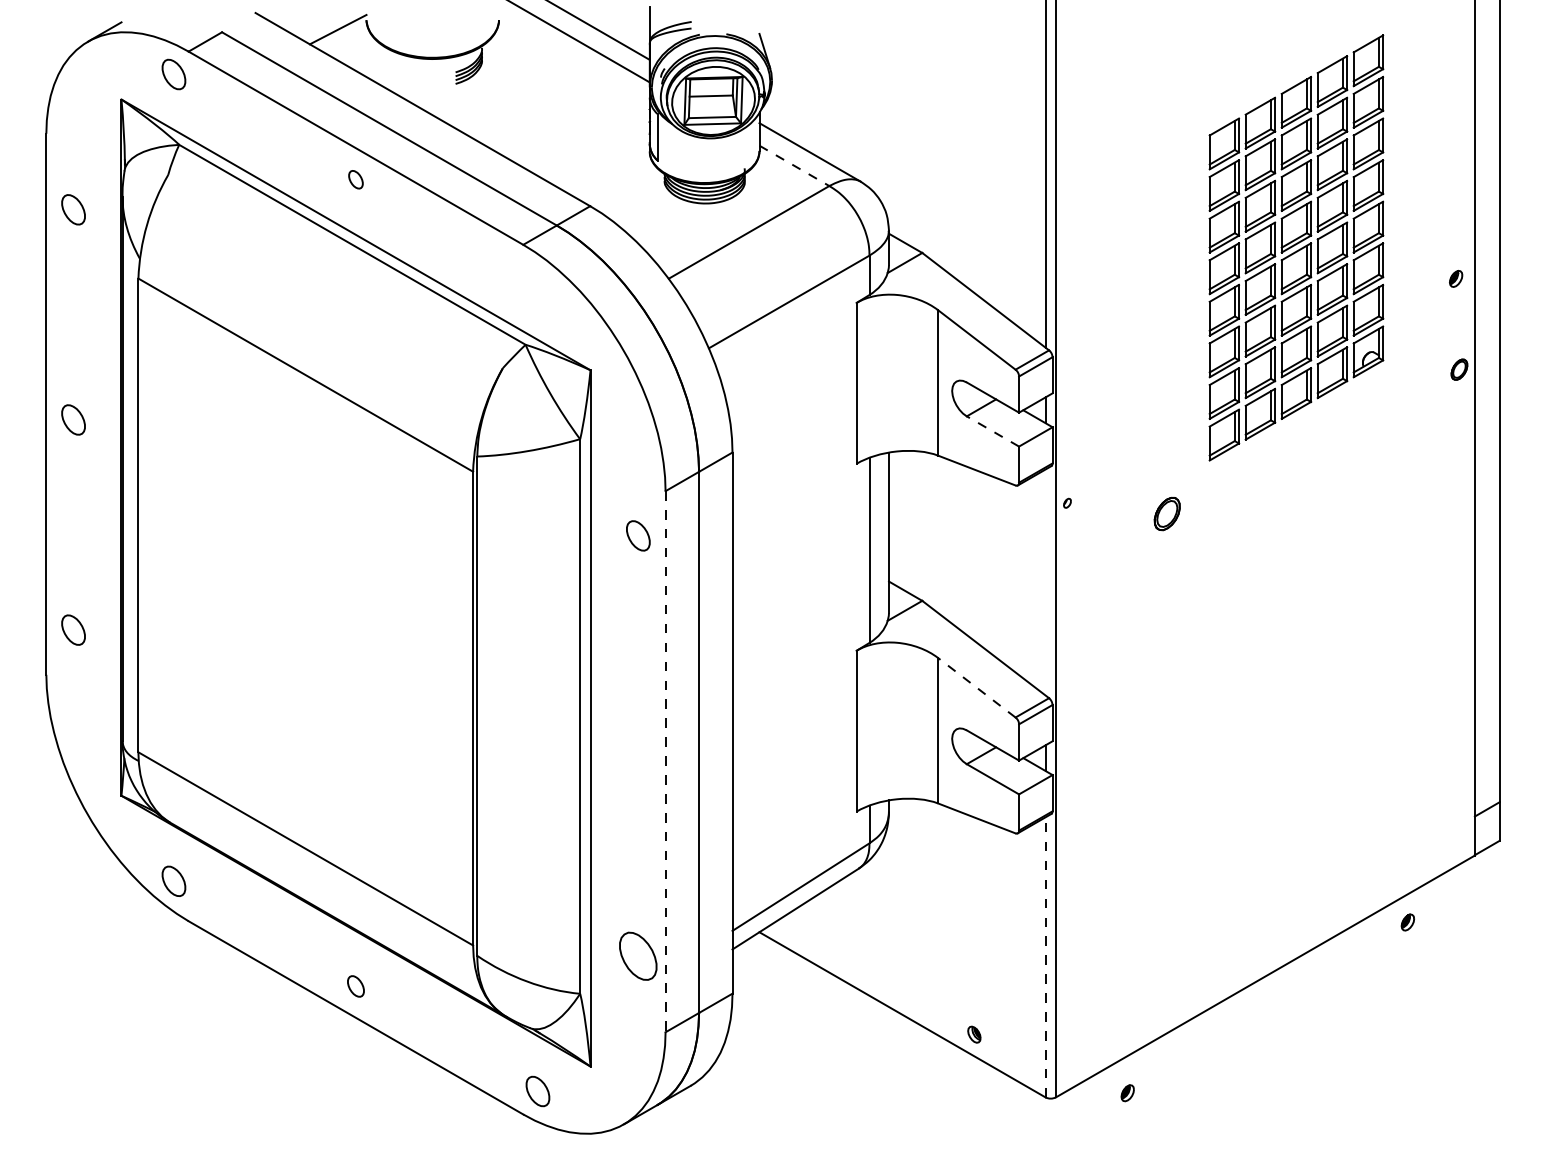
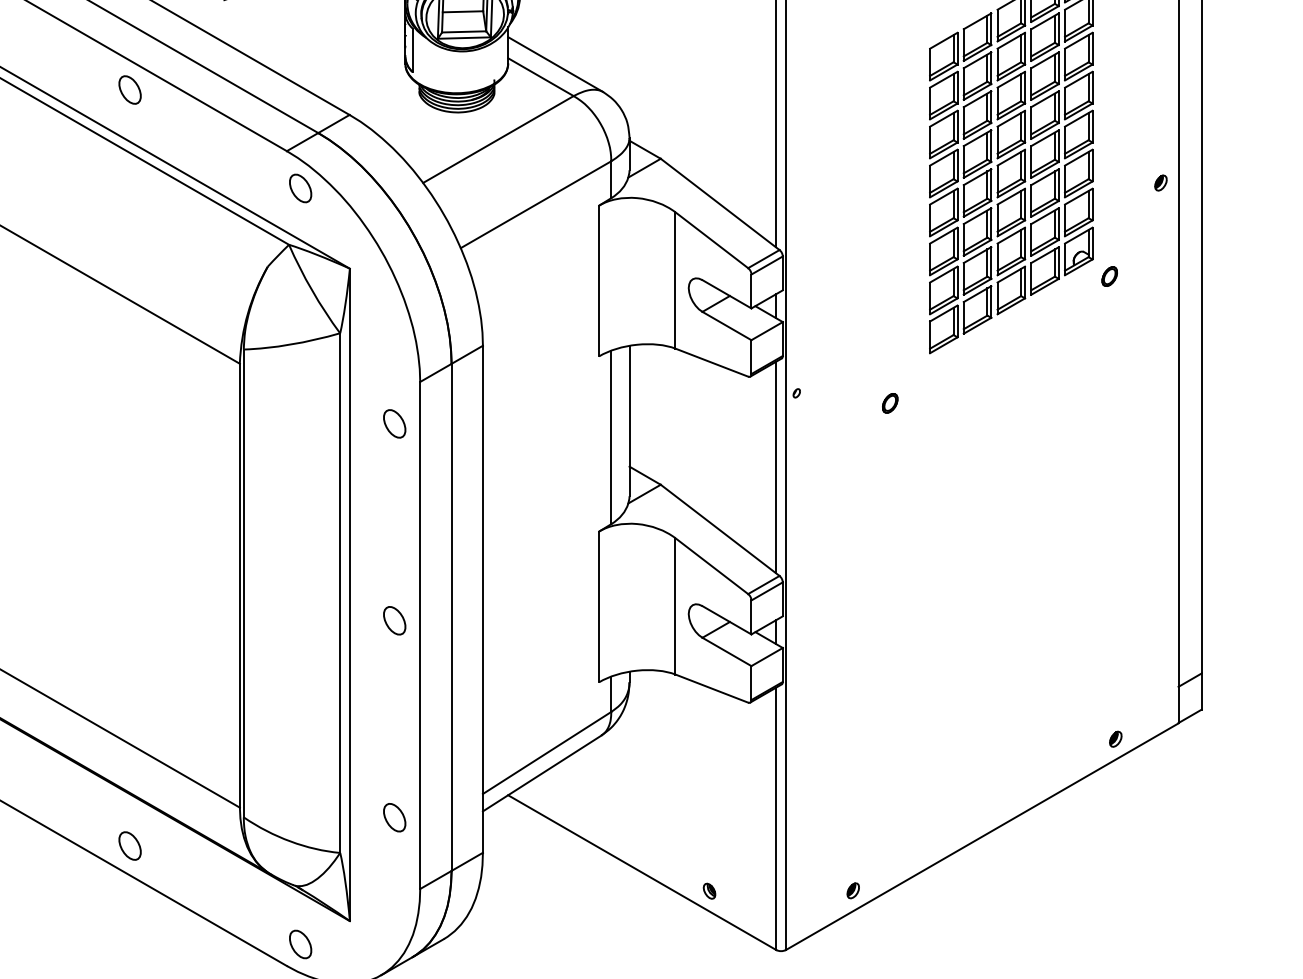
line: (794, 166) -> (541, 77), dashed -> solid
part: (355, 179) -> (129, 89), size x1.67
part: (537, 284) -> (300, 188), added
part: (1459, 369) -> (1109, 276), moved
line: (992, 431) -> (726, 326), dashed -> solid
part: (1166, 513) -> (889, 402), size x0.62
line: (1045, 582) -> (776, 467), added
line: (976, 687) -> (711, 565), dashed -> solid
part: (638, 745) -> (394, 620), added
line: (665, 761) -> (420, 635), dashed -> solid
part: (1407, 922) -> (1115, 739), moved
part: (638, 955) -> (394, 817), size x0.62
line: (1045, 956) -> (776, 817), dashed -> solid
part: (355, 986) -> (129, 846), size x1.43
part: (1127, 1093) -> (853, 891), moved

